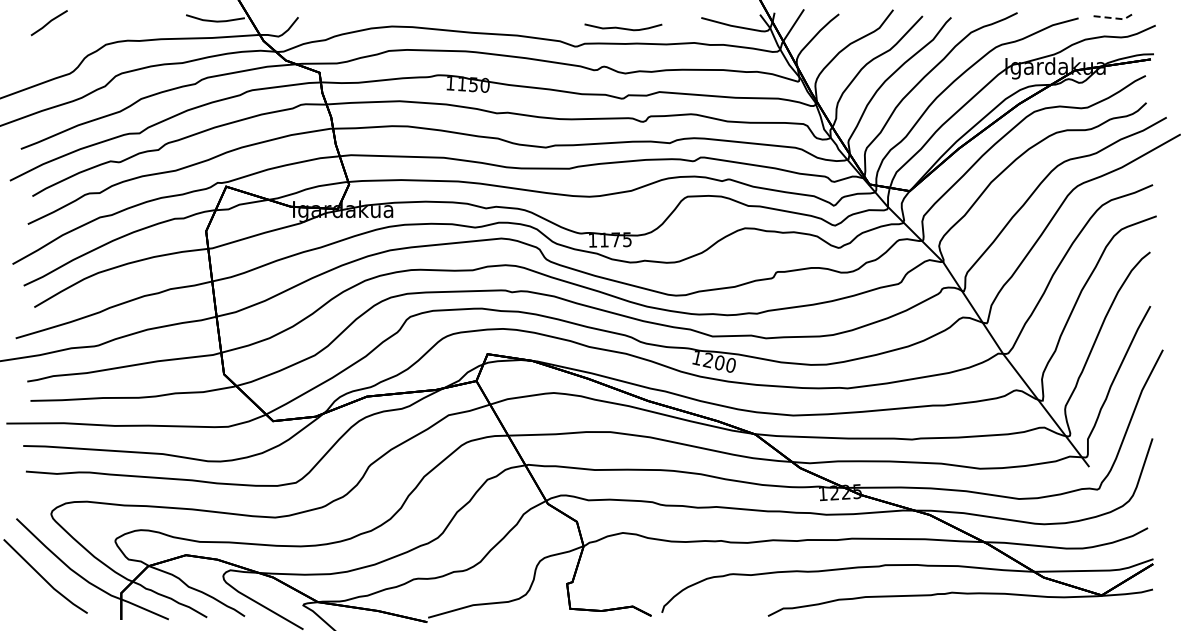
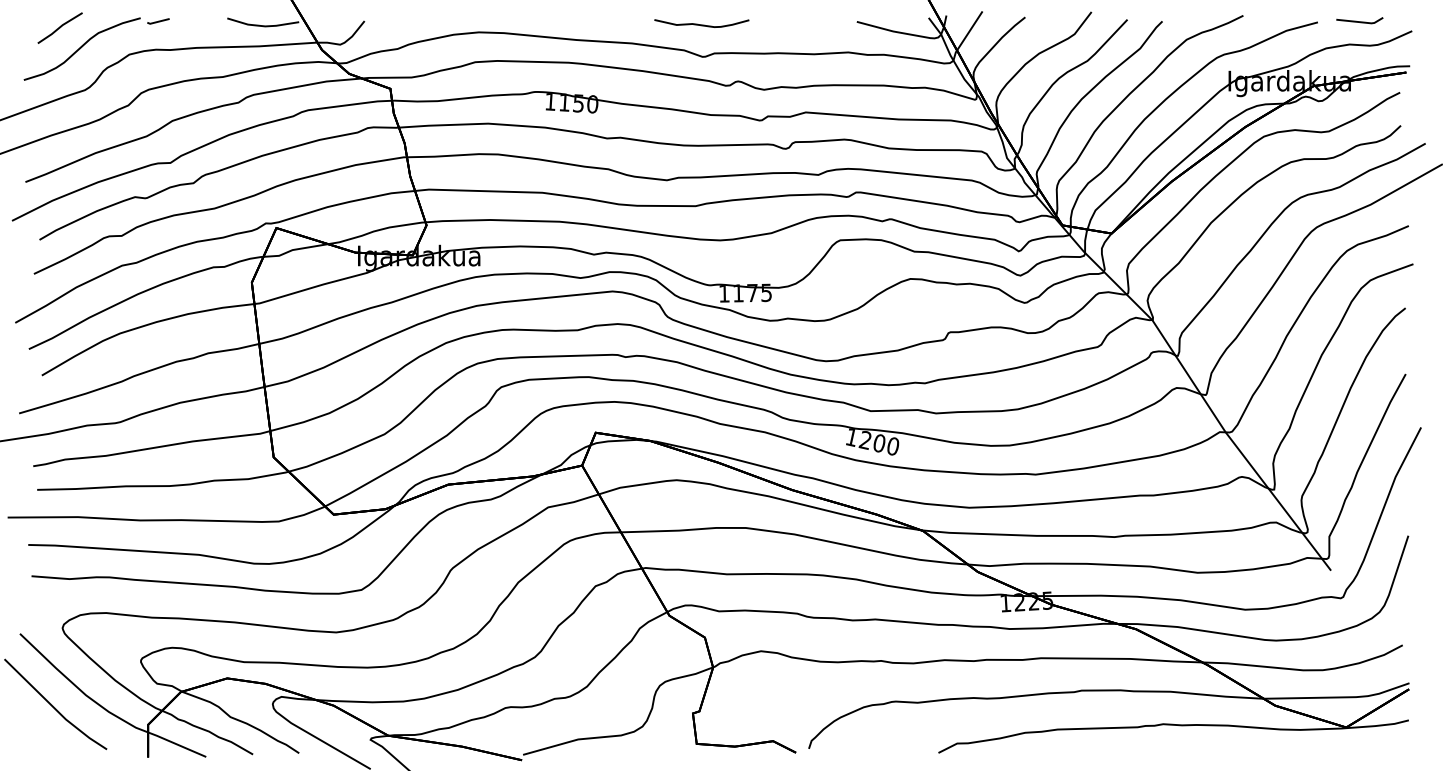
line: (1115, 18) -> (1363, 22), dashed -> solid
curve: (623, 27) -> (701, 23), moved
part: (72, 34) -> (88, 42), added

